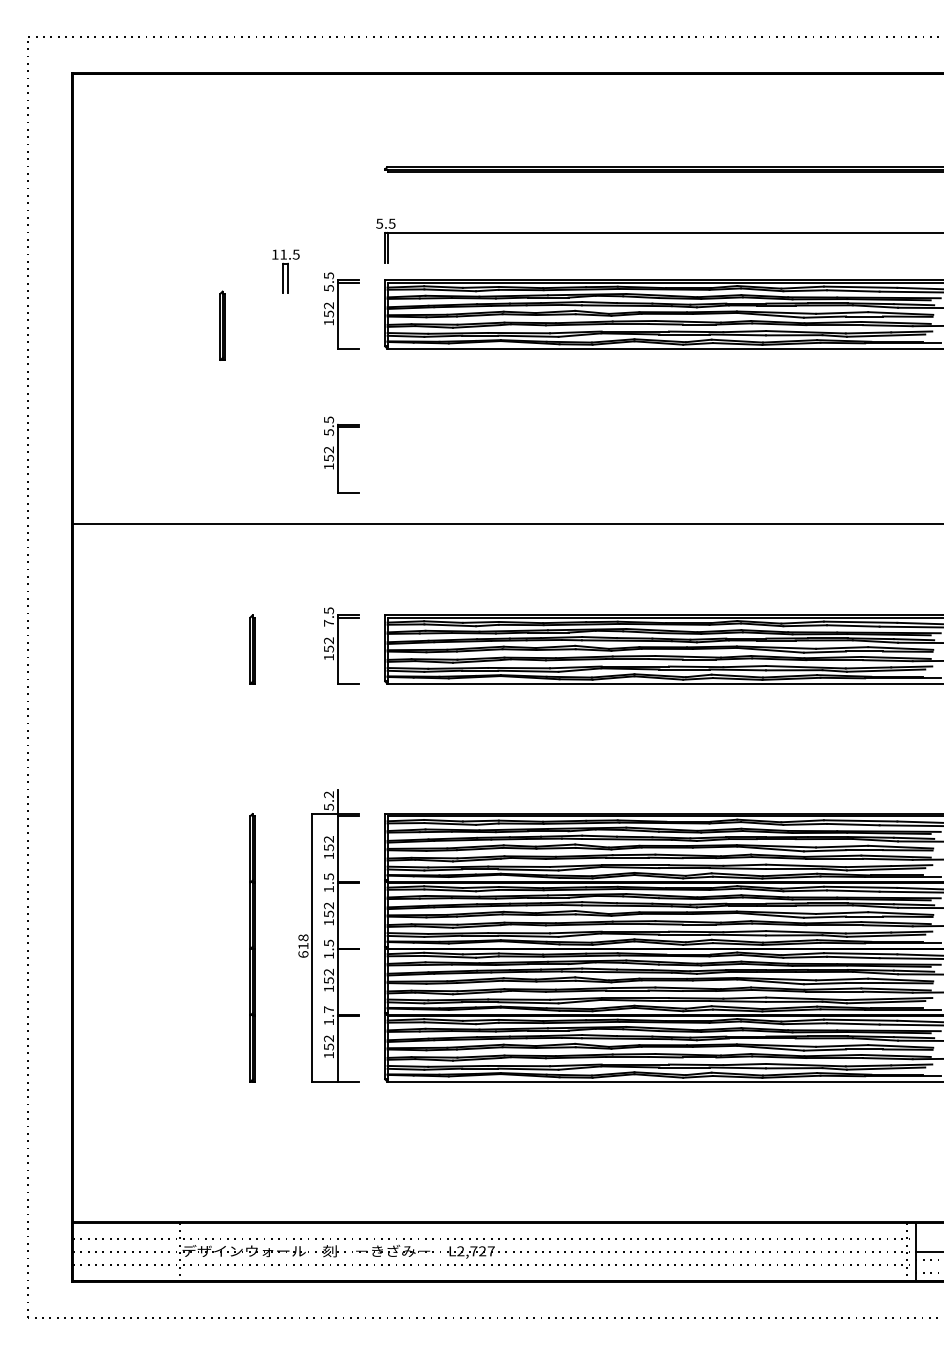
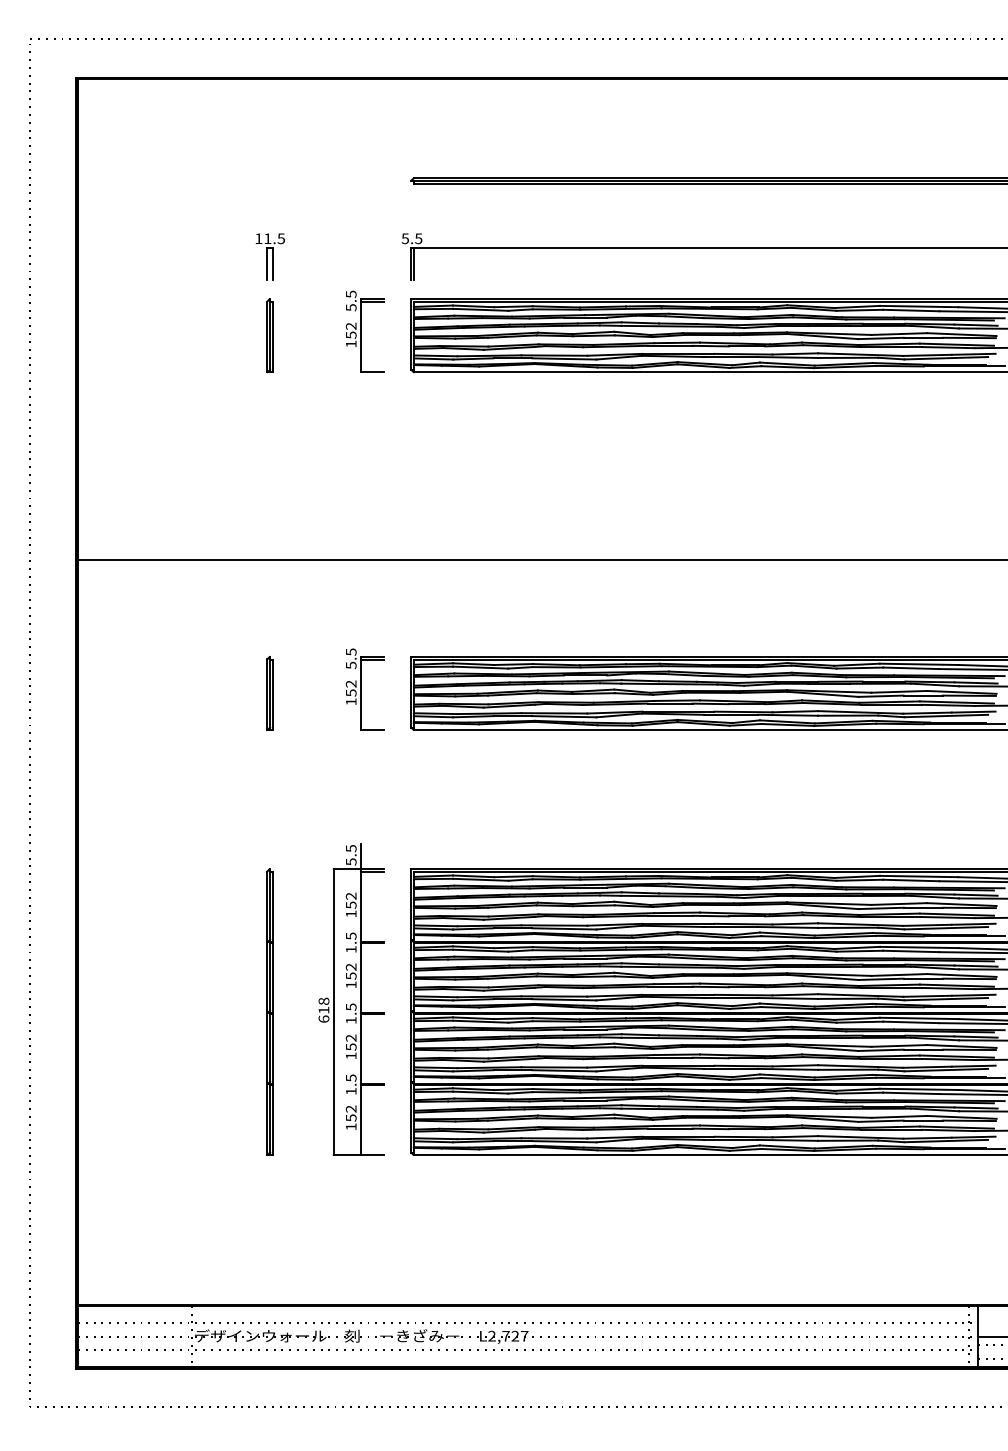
part: (285, 271) -> (269, 256), moved
part: (222, 325) -> (269, 335), moved
part: (341, 454) -> (364, 485), removed
text: (329, 623) -> (351, 665), 7.5 -> 5.5
text: (328, 794) -> (350, 848), 5.2 -> 5.5
text: (329, 1009) -> (351, 1077), 1.7 -> 1.5

